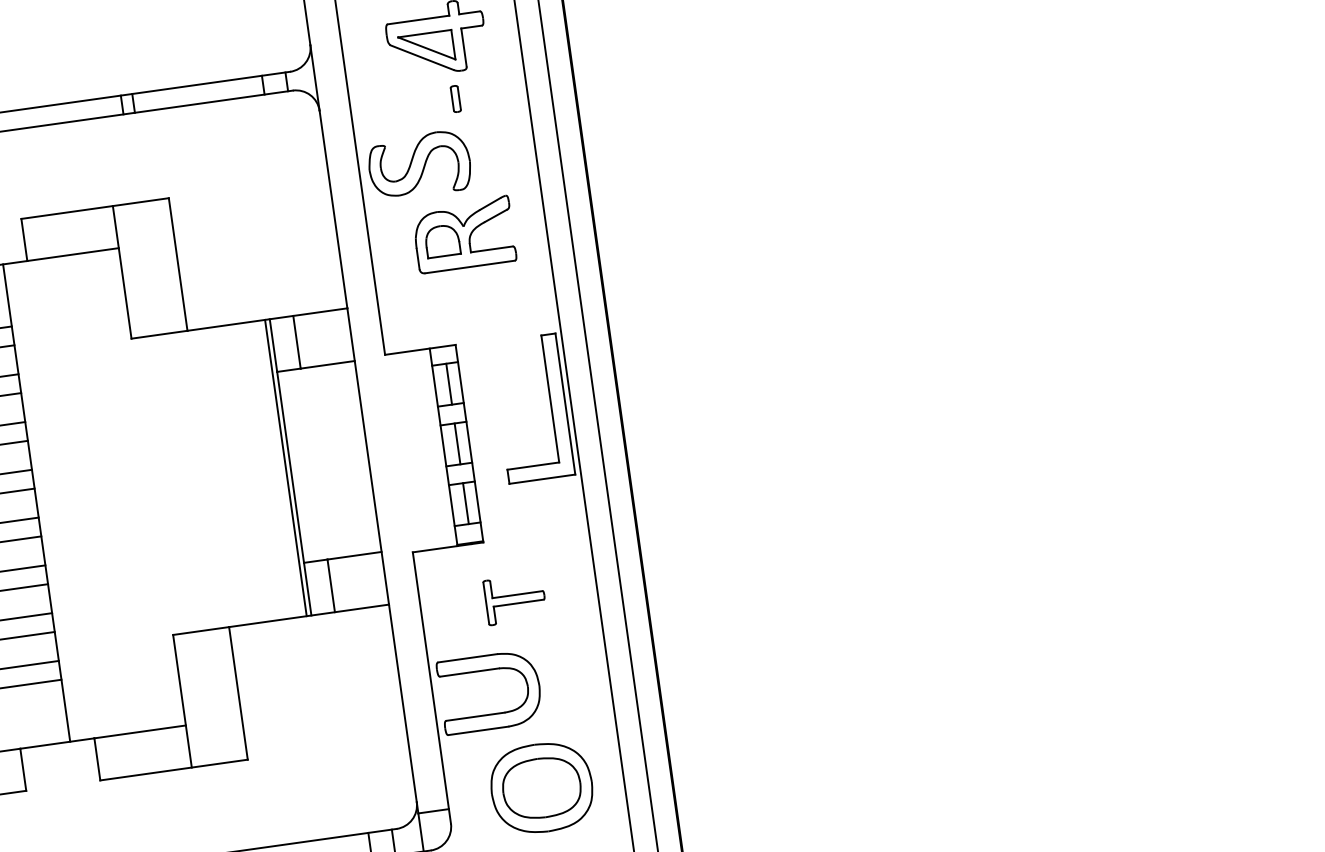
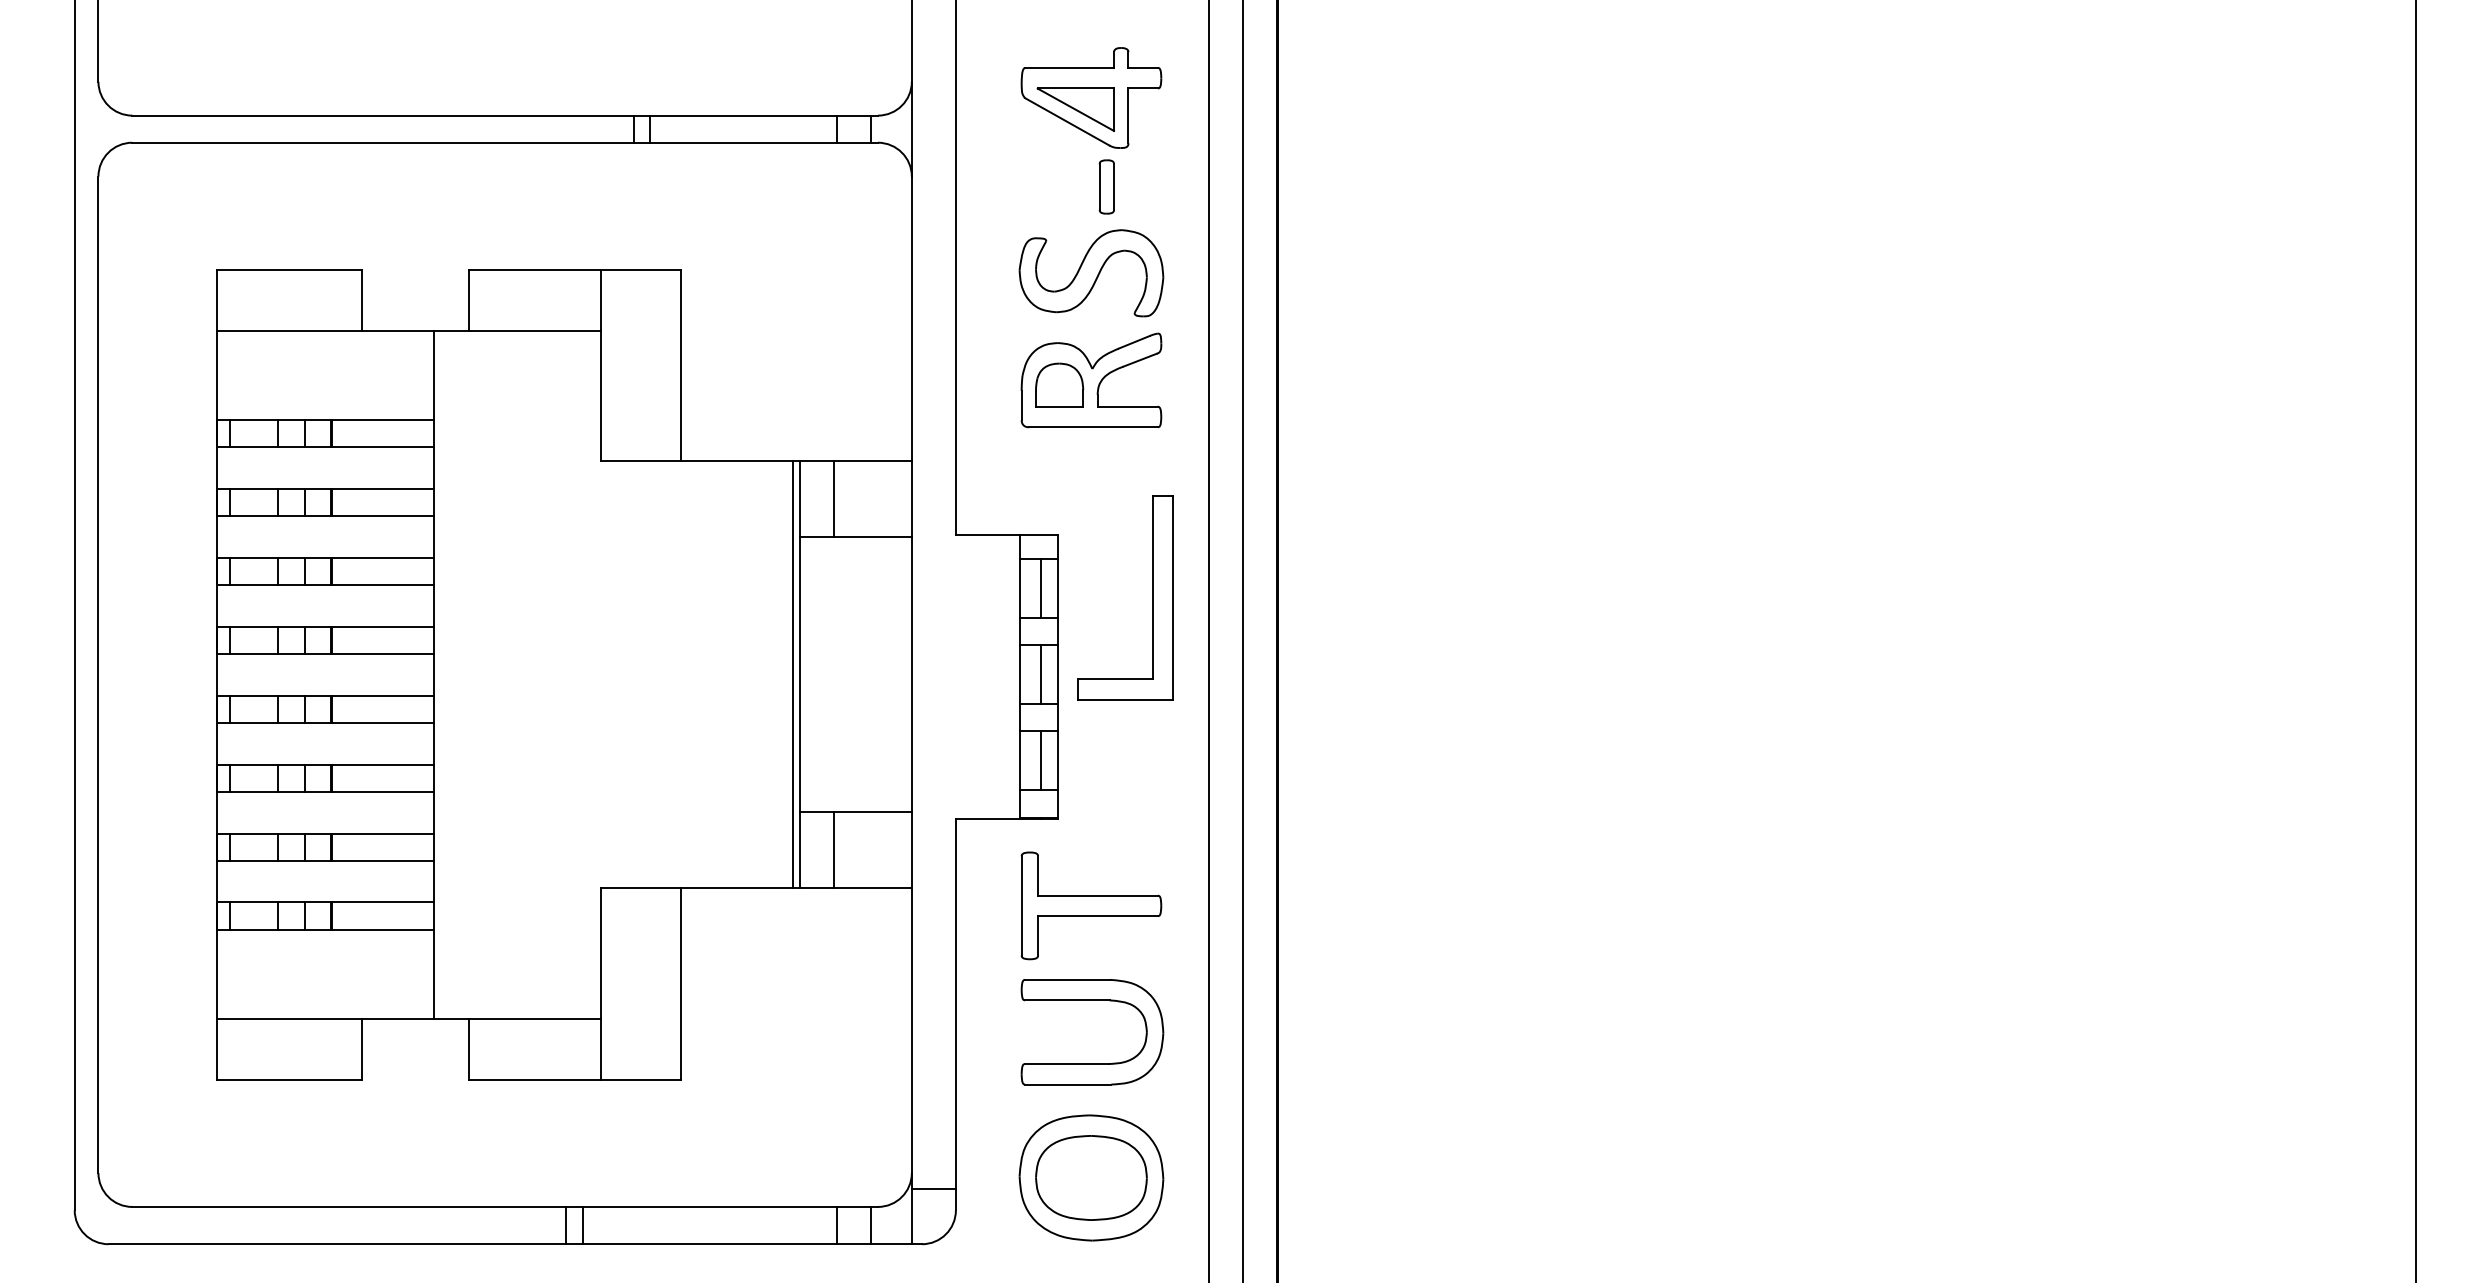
part: (455, 98) -> (1106, 186), size x1.43
part: (419, 165) -> (1091, 273), moved
part: (551, 405) -> (1152, 597), moved
part: (515, 598) -> (1091, 905), size x1.67
part: (493, 713) -> (1092, 1063), moved

